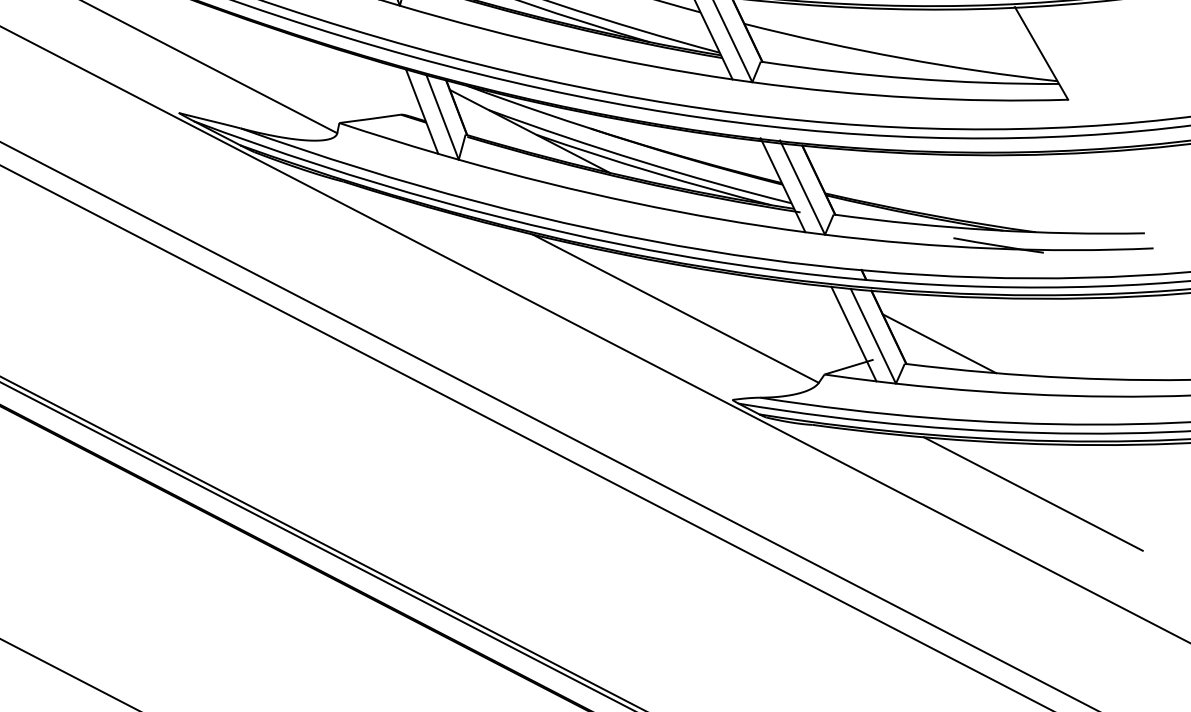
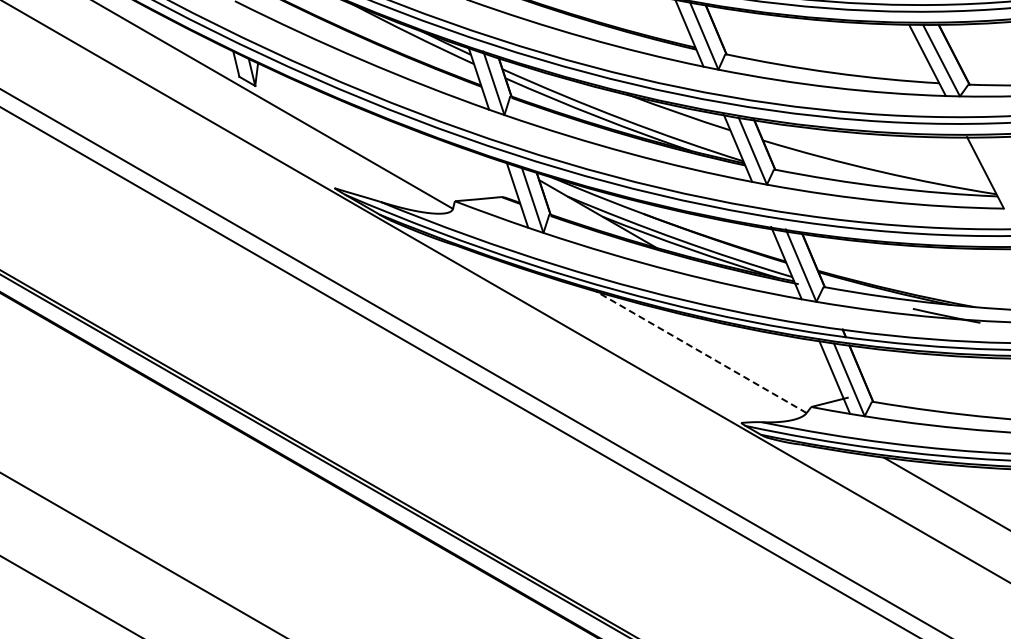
line: (675, 308) -> (701, 352), solid -> dashed
line: (939, 343) -> (898, 387), removed

